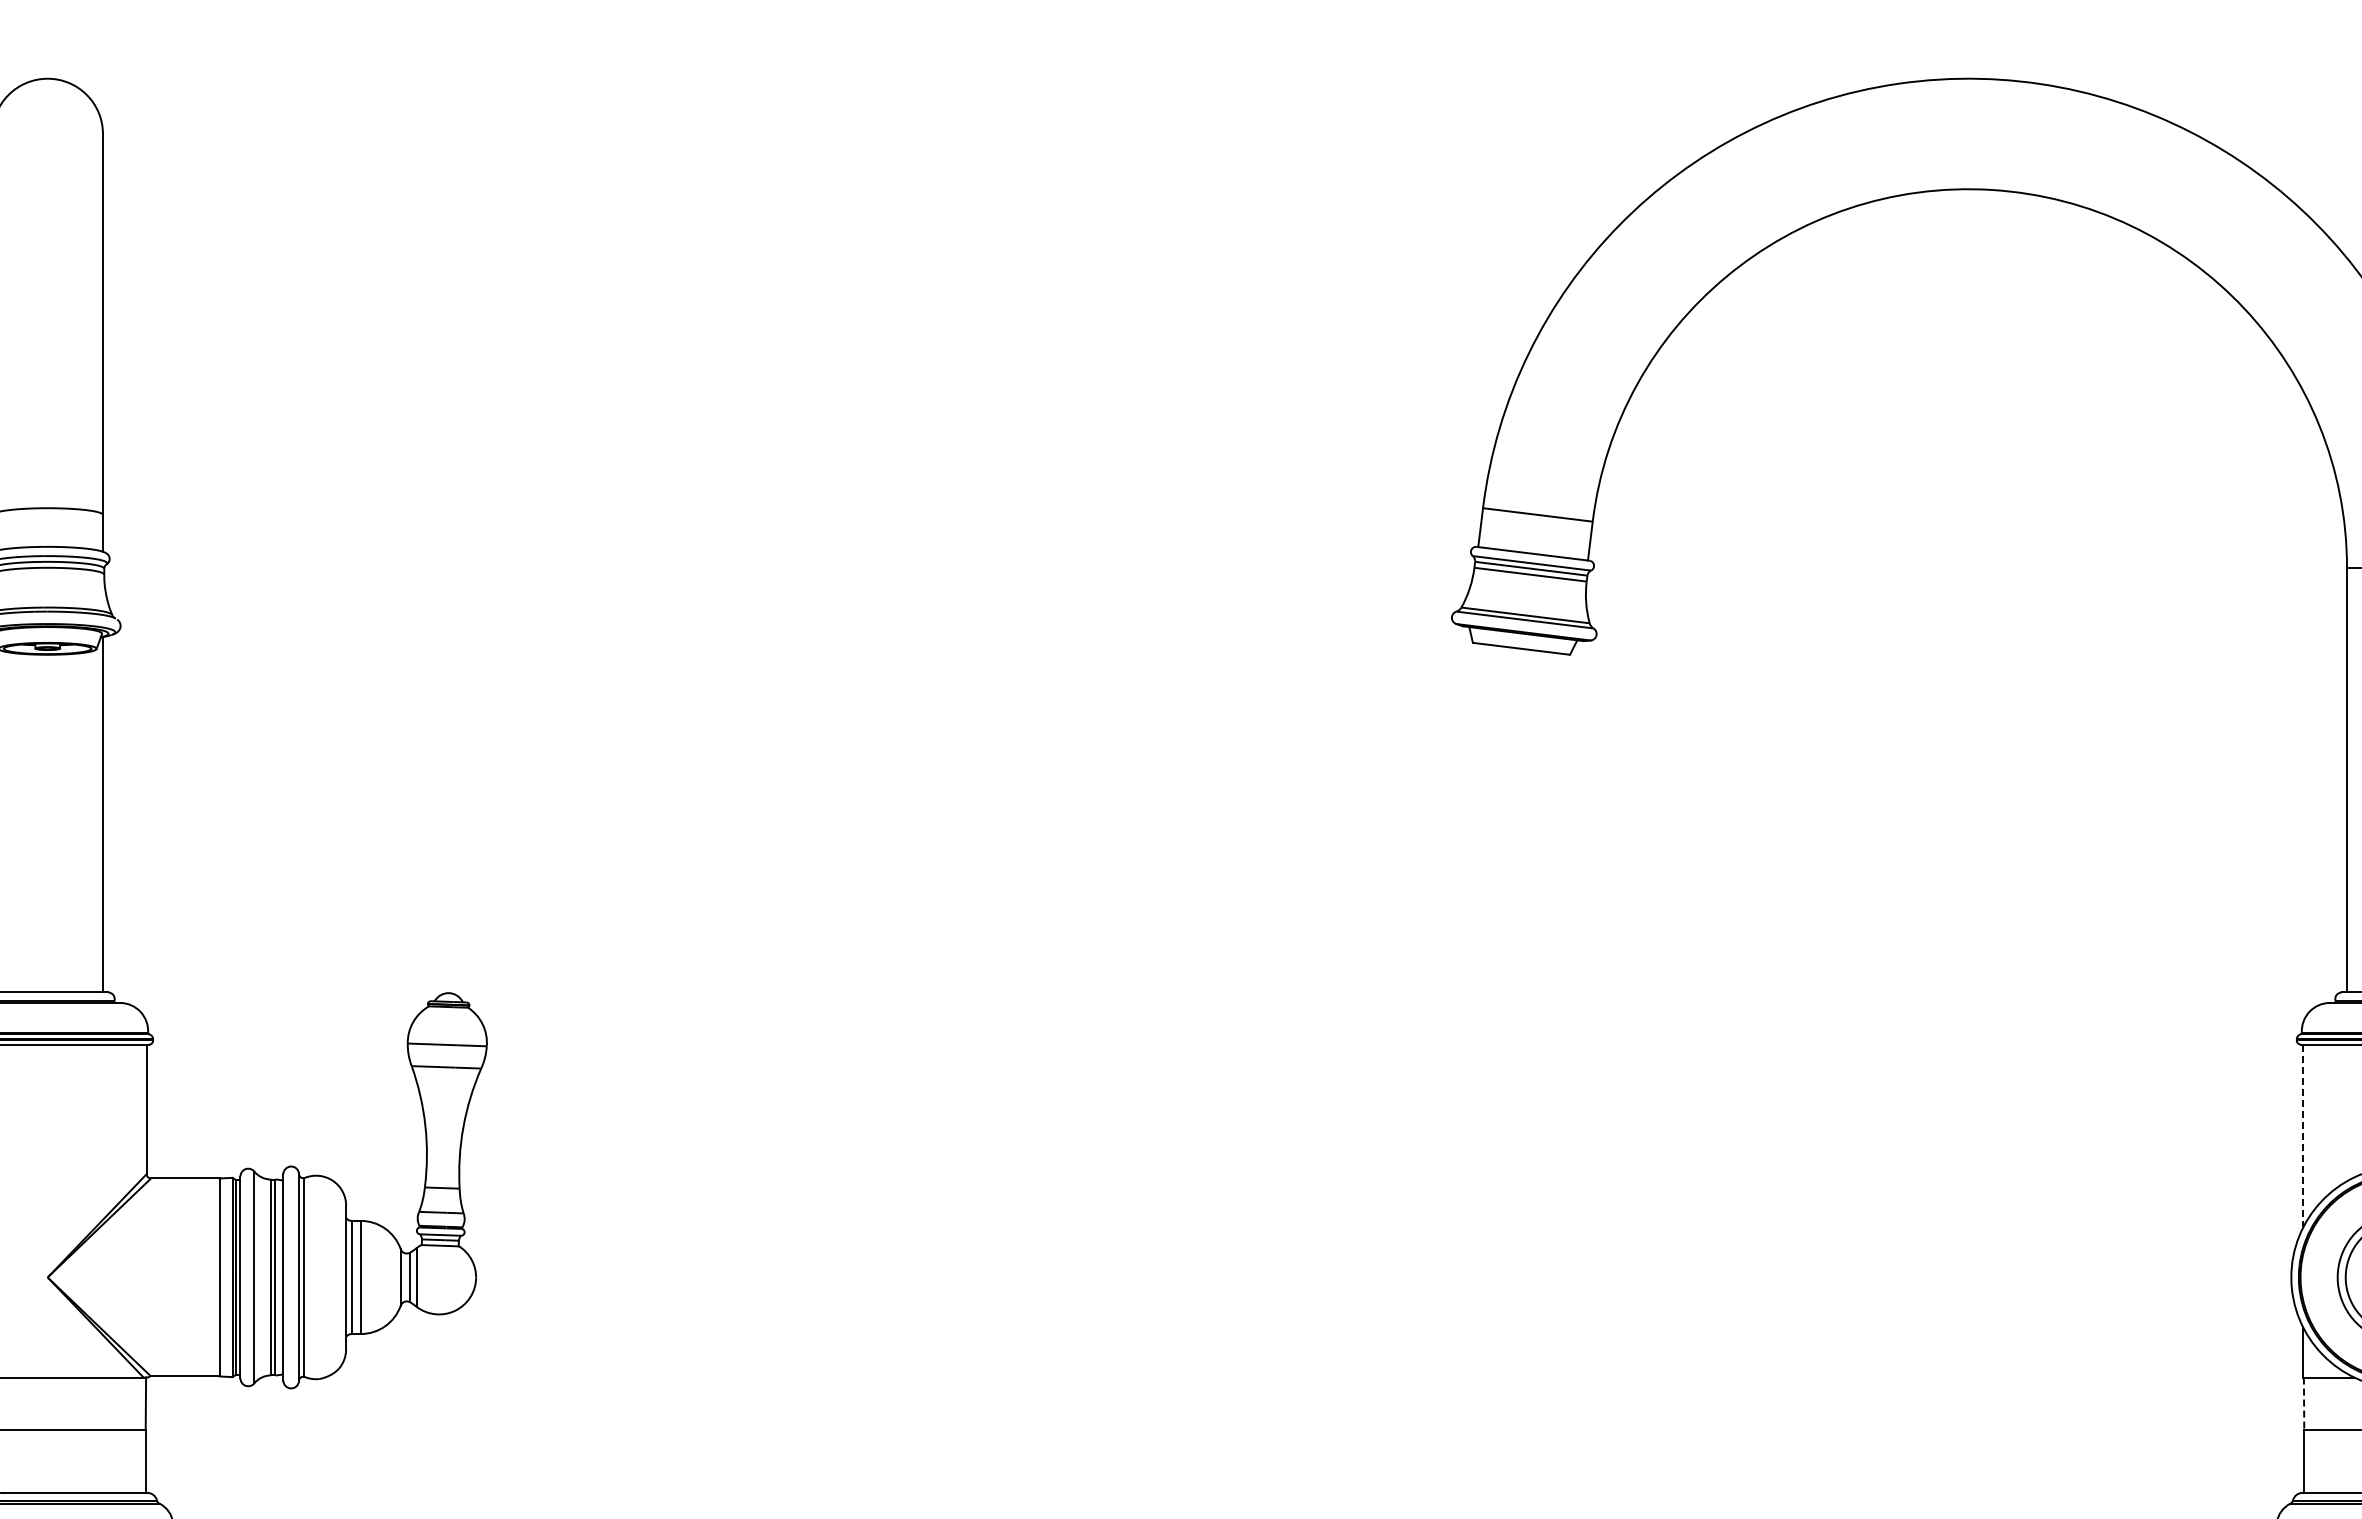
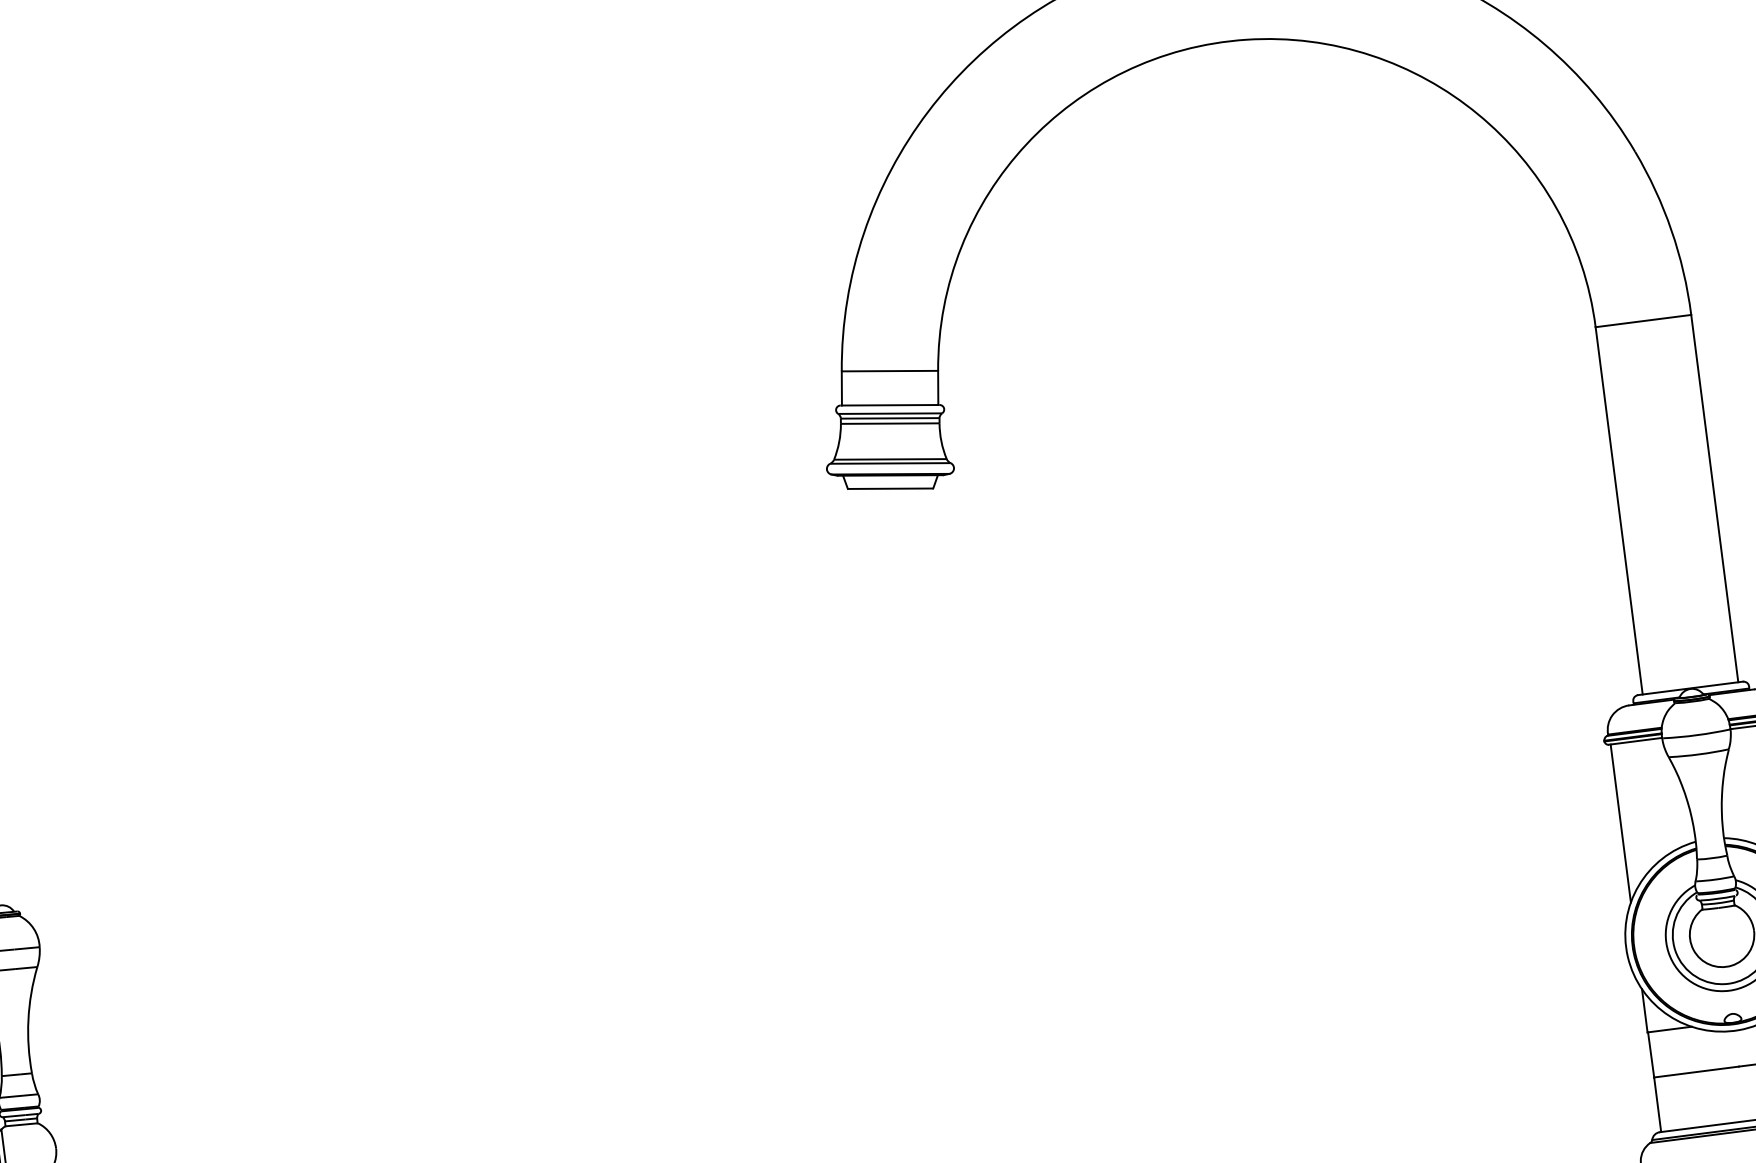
line: (2303, 1136) -> (1621, 823), dashed -> solid
line: (2304, 1404) -> (1651, 1055), dashed -> solid

